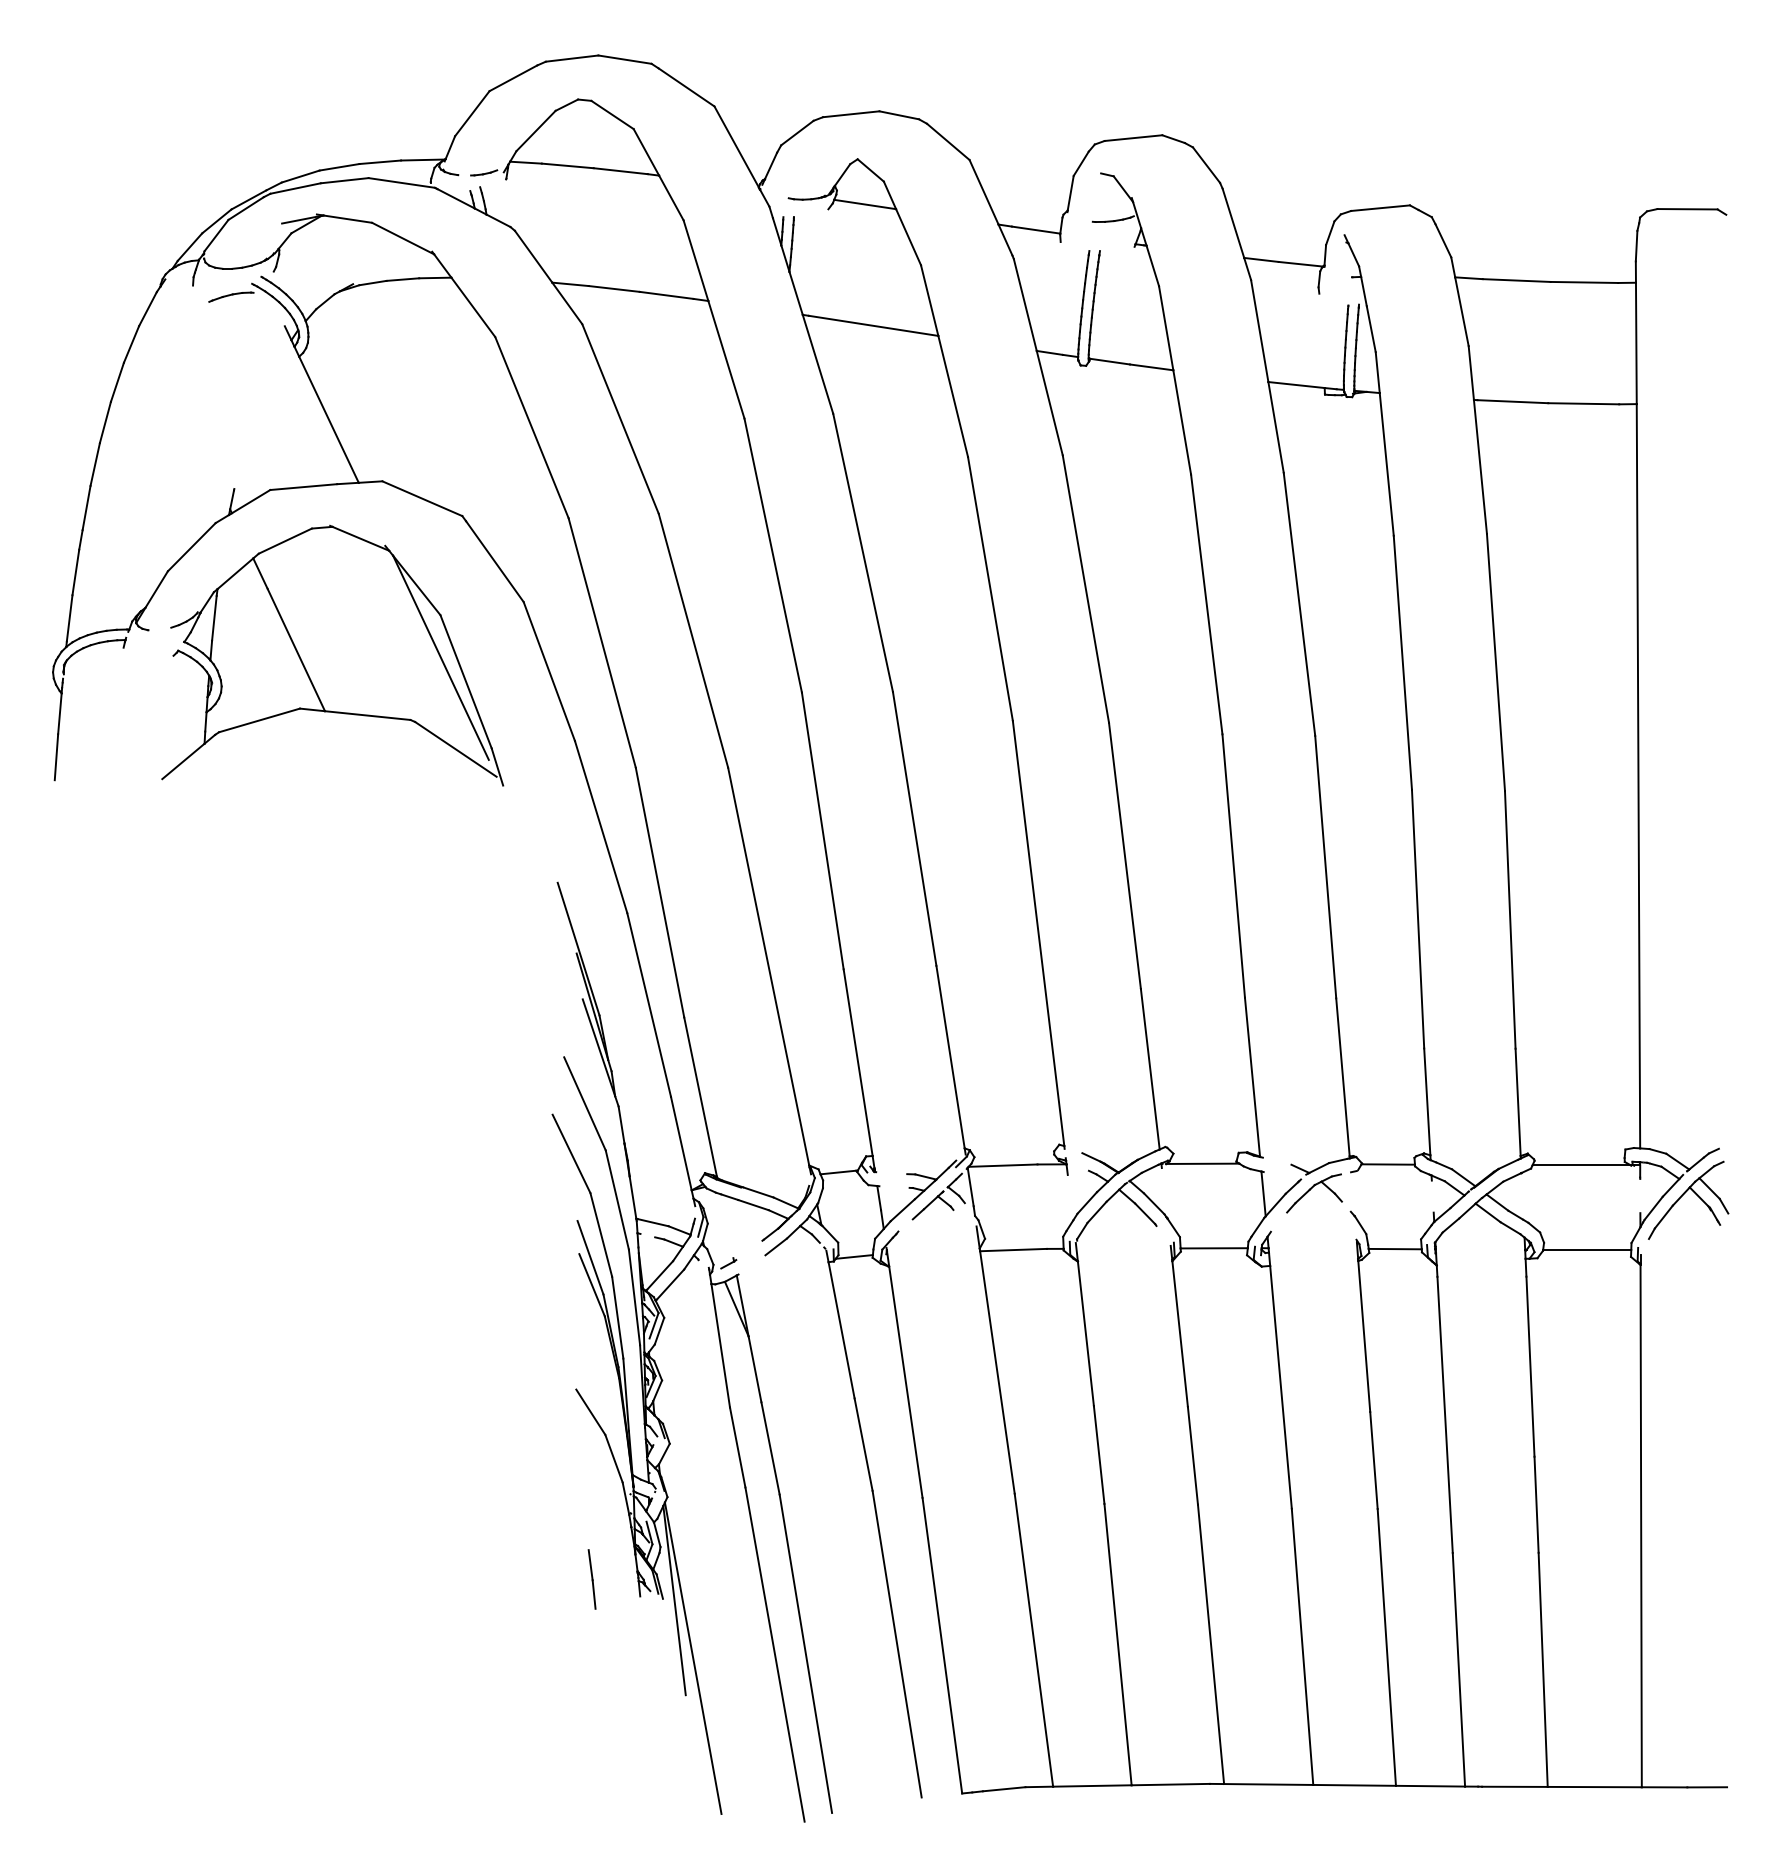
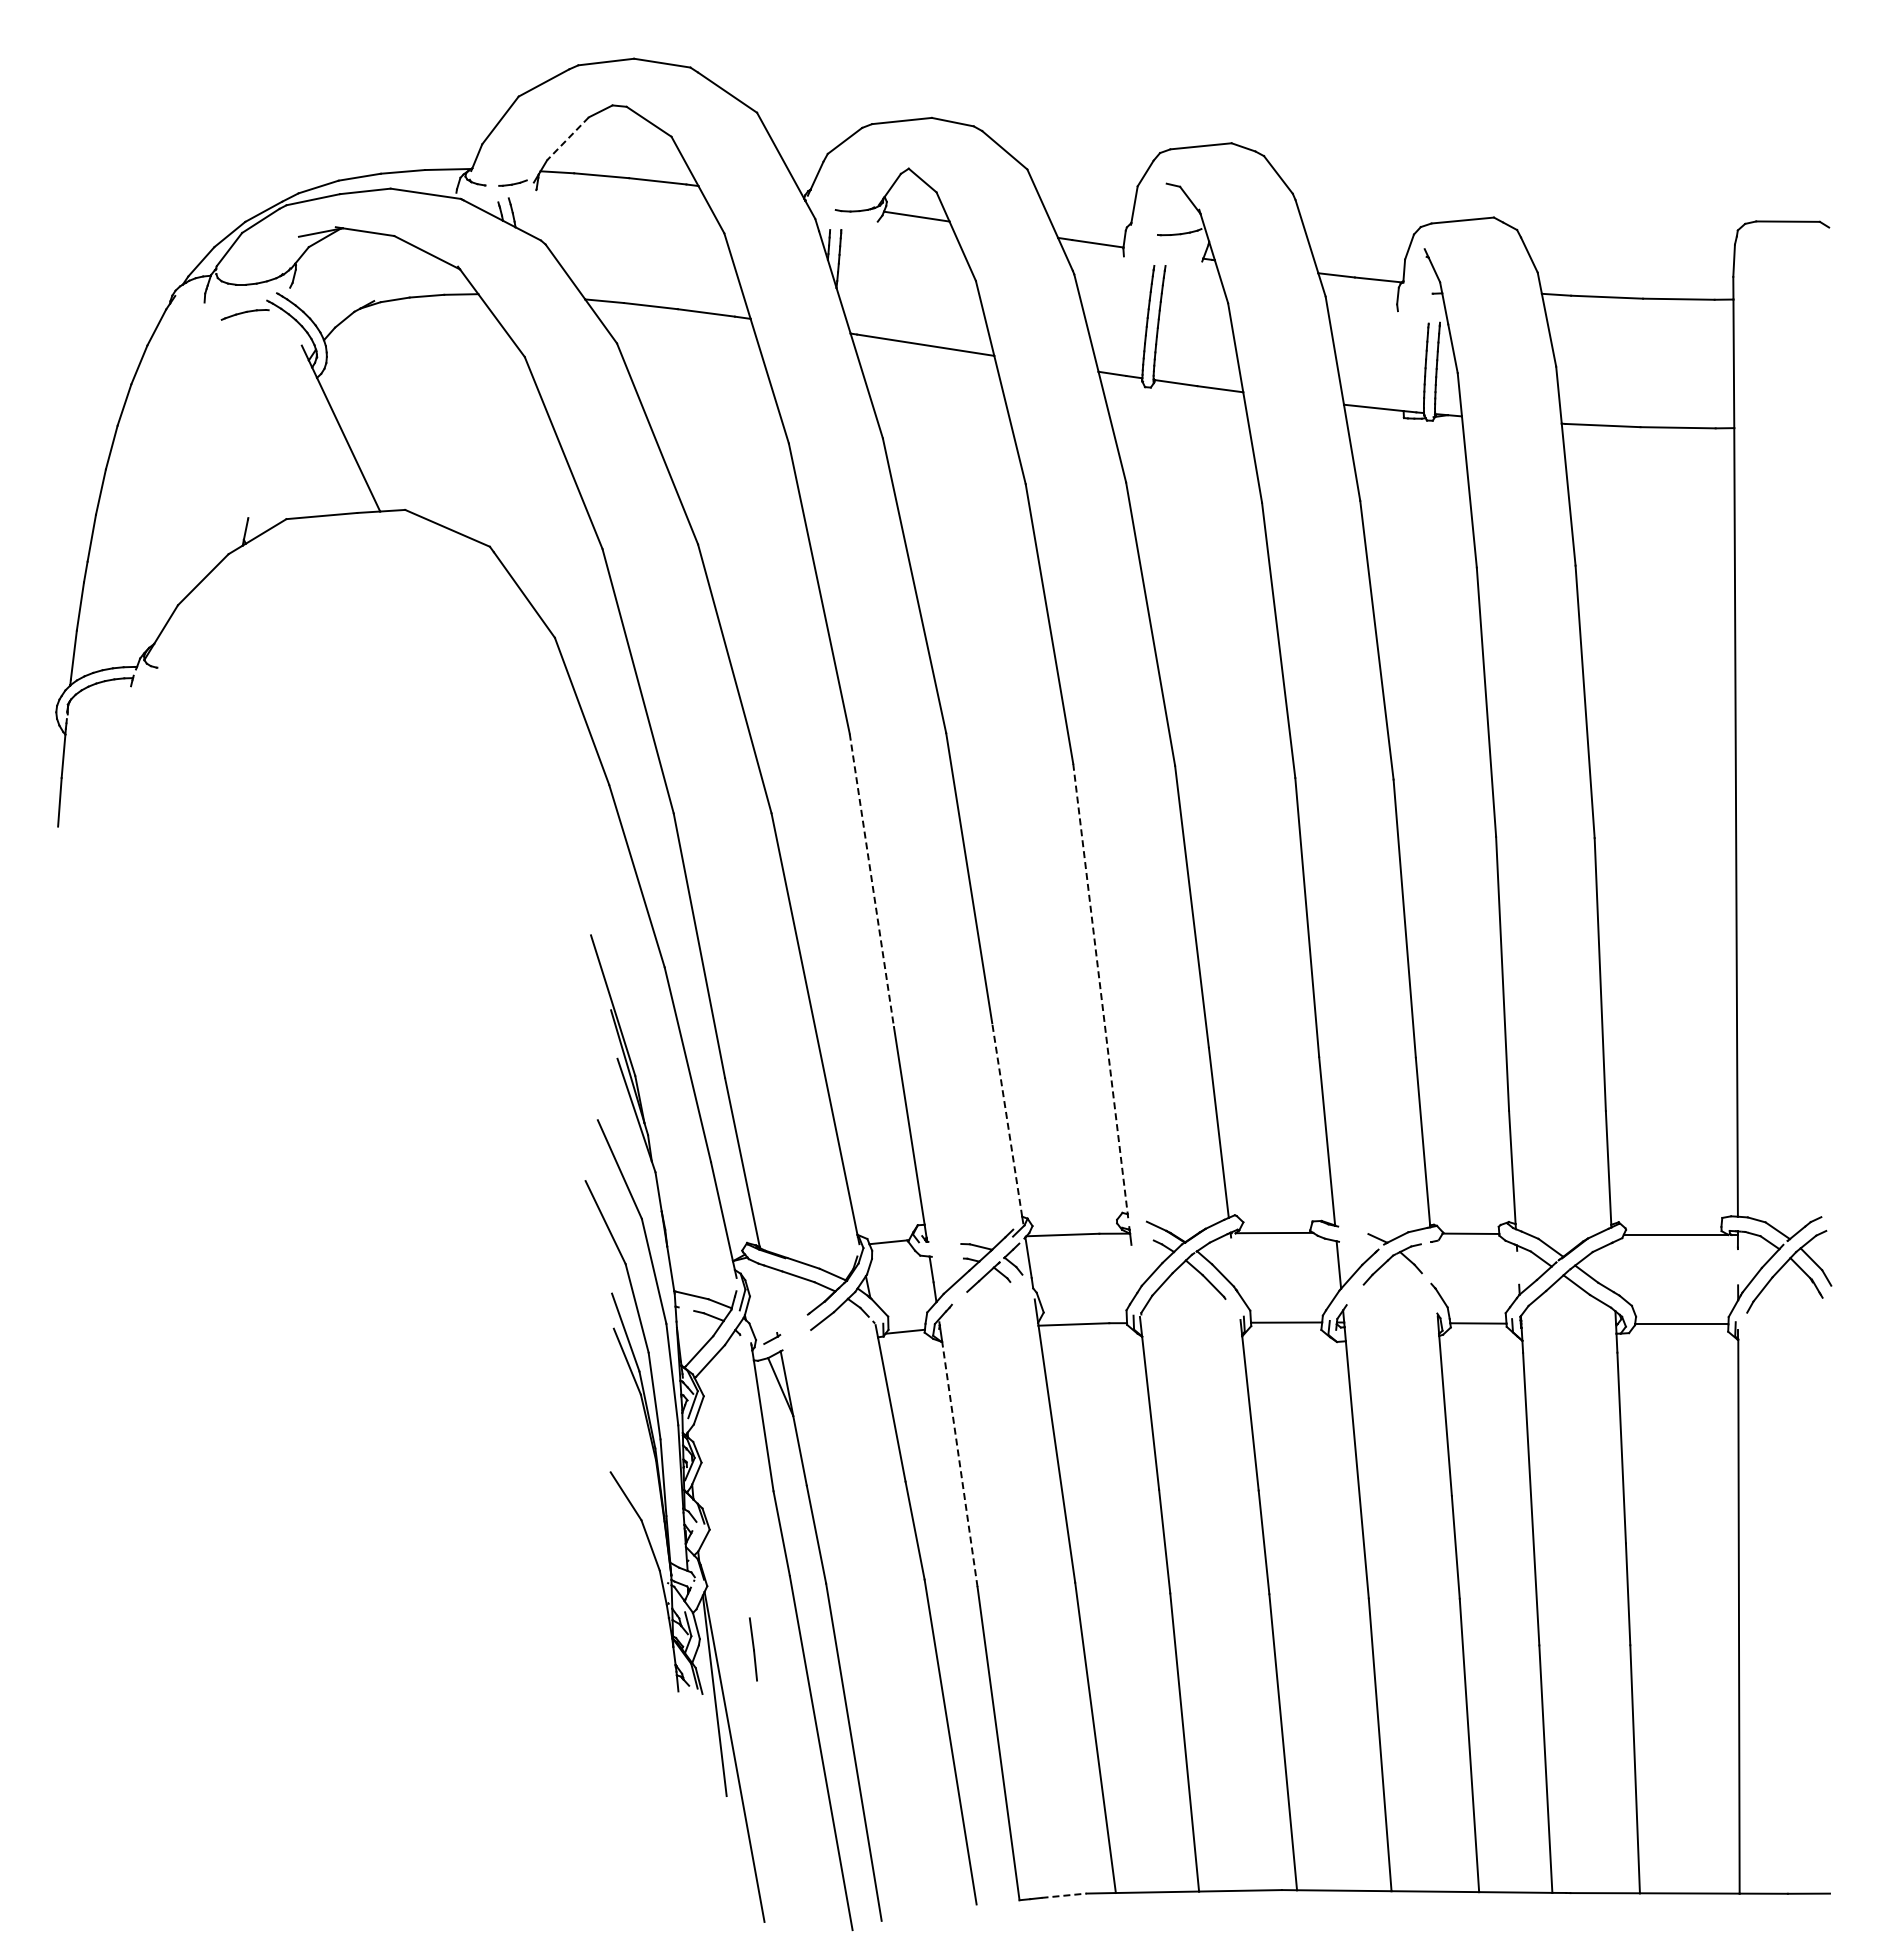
line: (536, 130) -> (568, 138), solid -> dashed
part: (332, 655) -> (352, 694), removed
line: (822, 831) -> (871, 880), solid -> dashed
line: (1038, 933) -> (1100, 989), solid -> dashed
line: (950, 1057) -> (1007, 1120), solid -> dashed
line: (905, 1382) -> (959, 1464), solid -> dashed
line: (592, 1579) -> (753, 1649), moved
line: (1004, 1789) -> (1064, 1895), solid -> dashed

